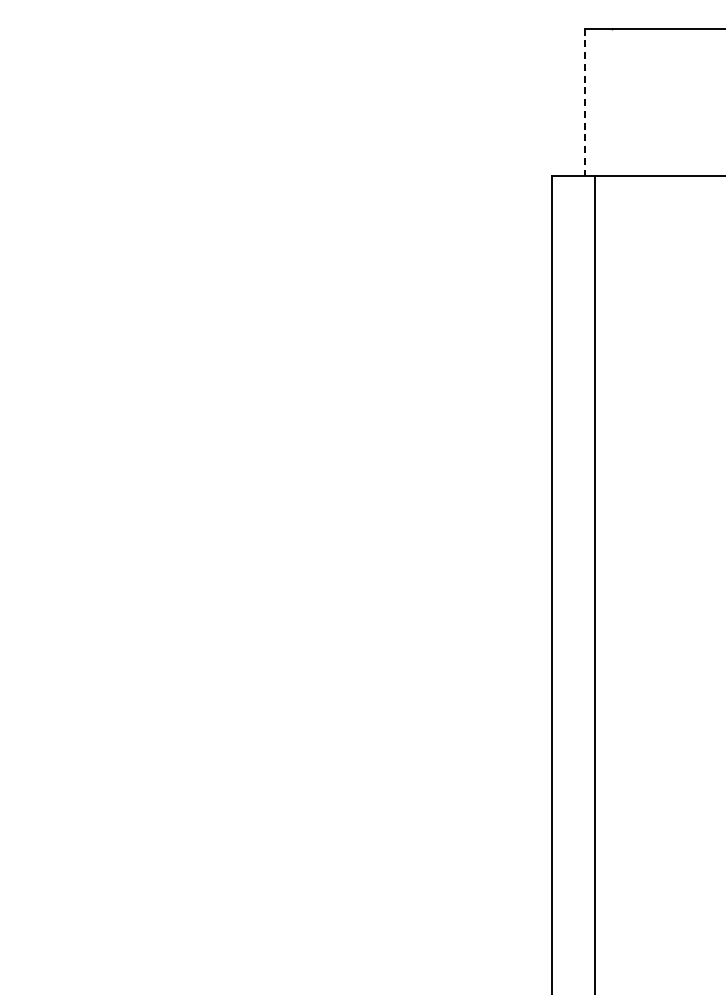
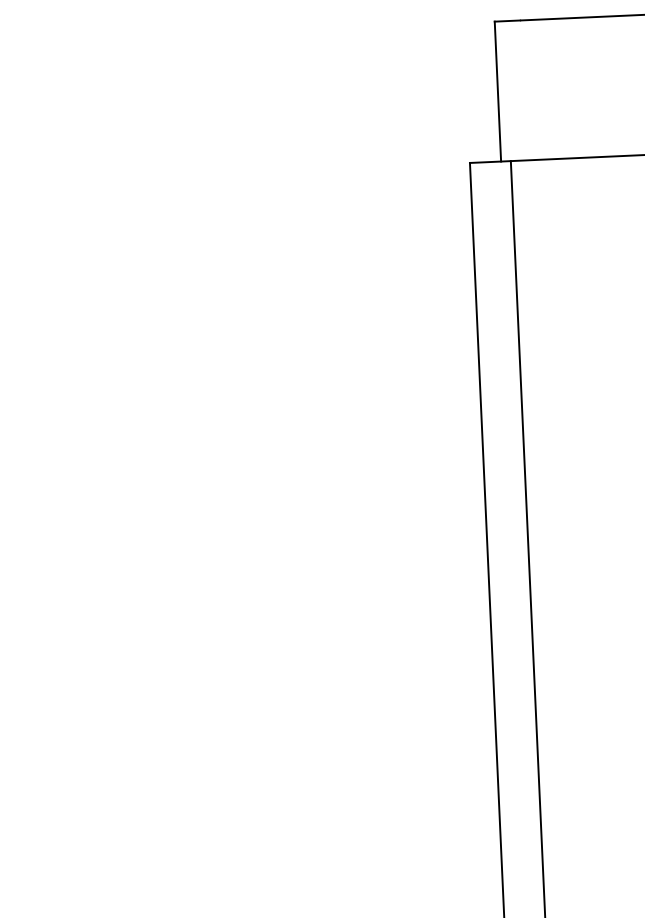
line: (585, 102) -> (498, 91), dashed -> solid

